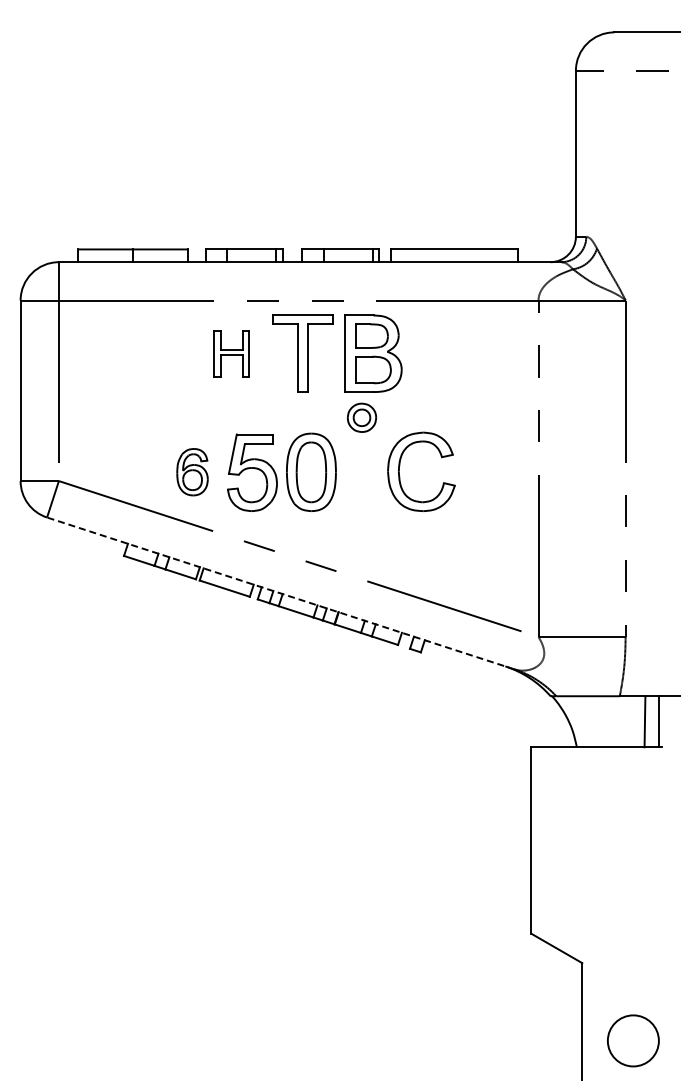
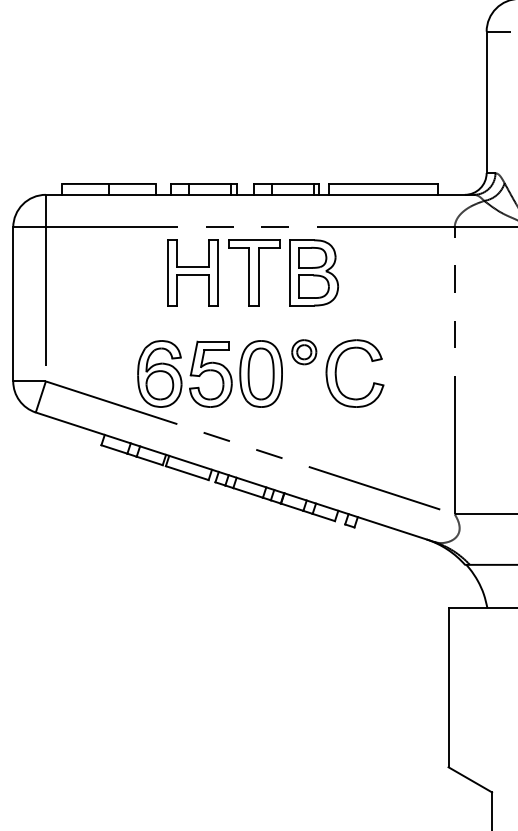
part: (231, 353) -> (193, 272), size x1.67
part: (361, 417) -> (303, 351), moved
part: (192, 471) -> (159, 373), size x1.67
line: (280, 593) -> (234, 477), dashed -> solid

